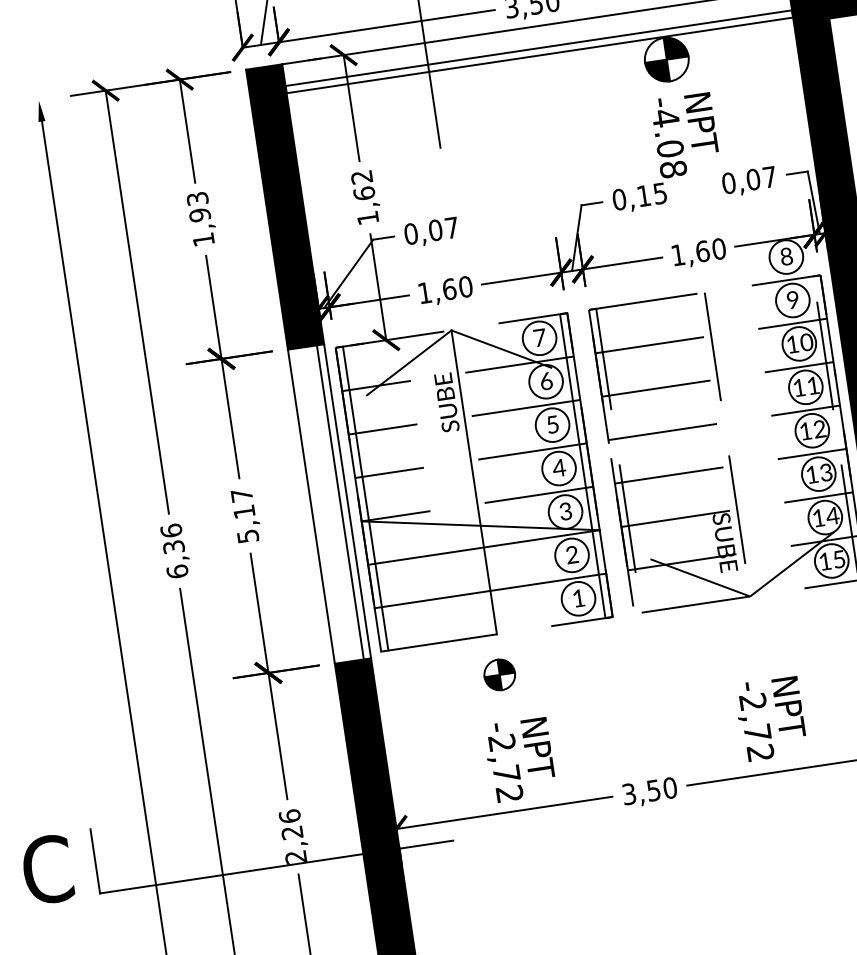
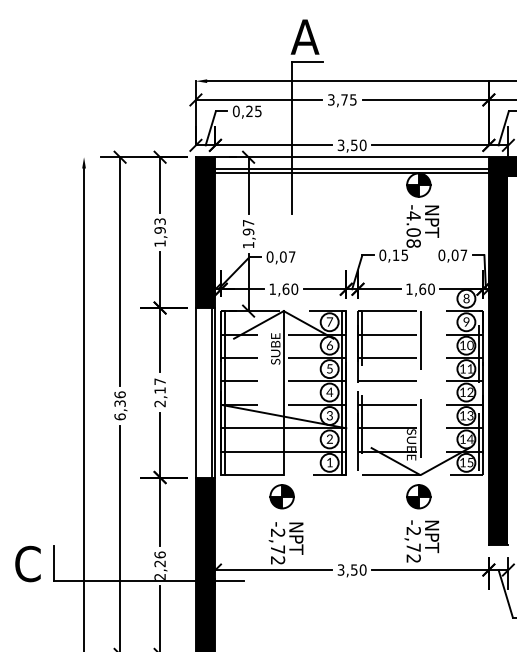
text: (362, 185) -> (248, 227), 1,62 -> 1,97
text: (246, 535) -> (159, 403), 5,17 -> 2,17
part: (752, 636) -> (418, 496), added
part: (498, 674) -> (281, 496), size x1.43

